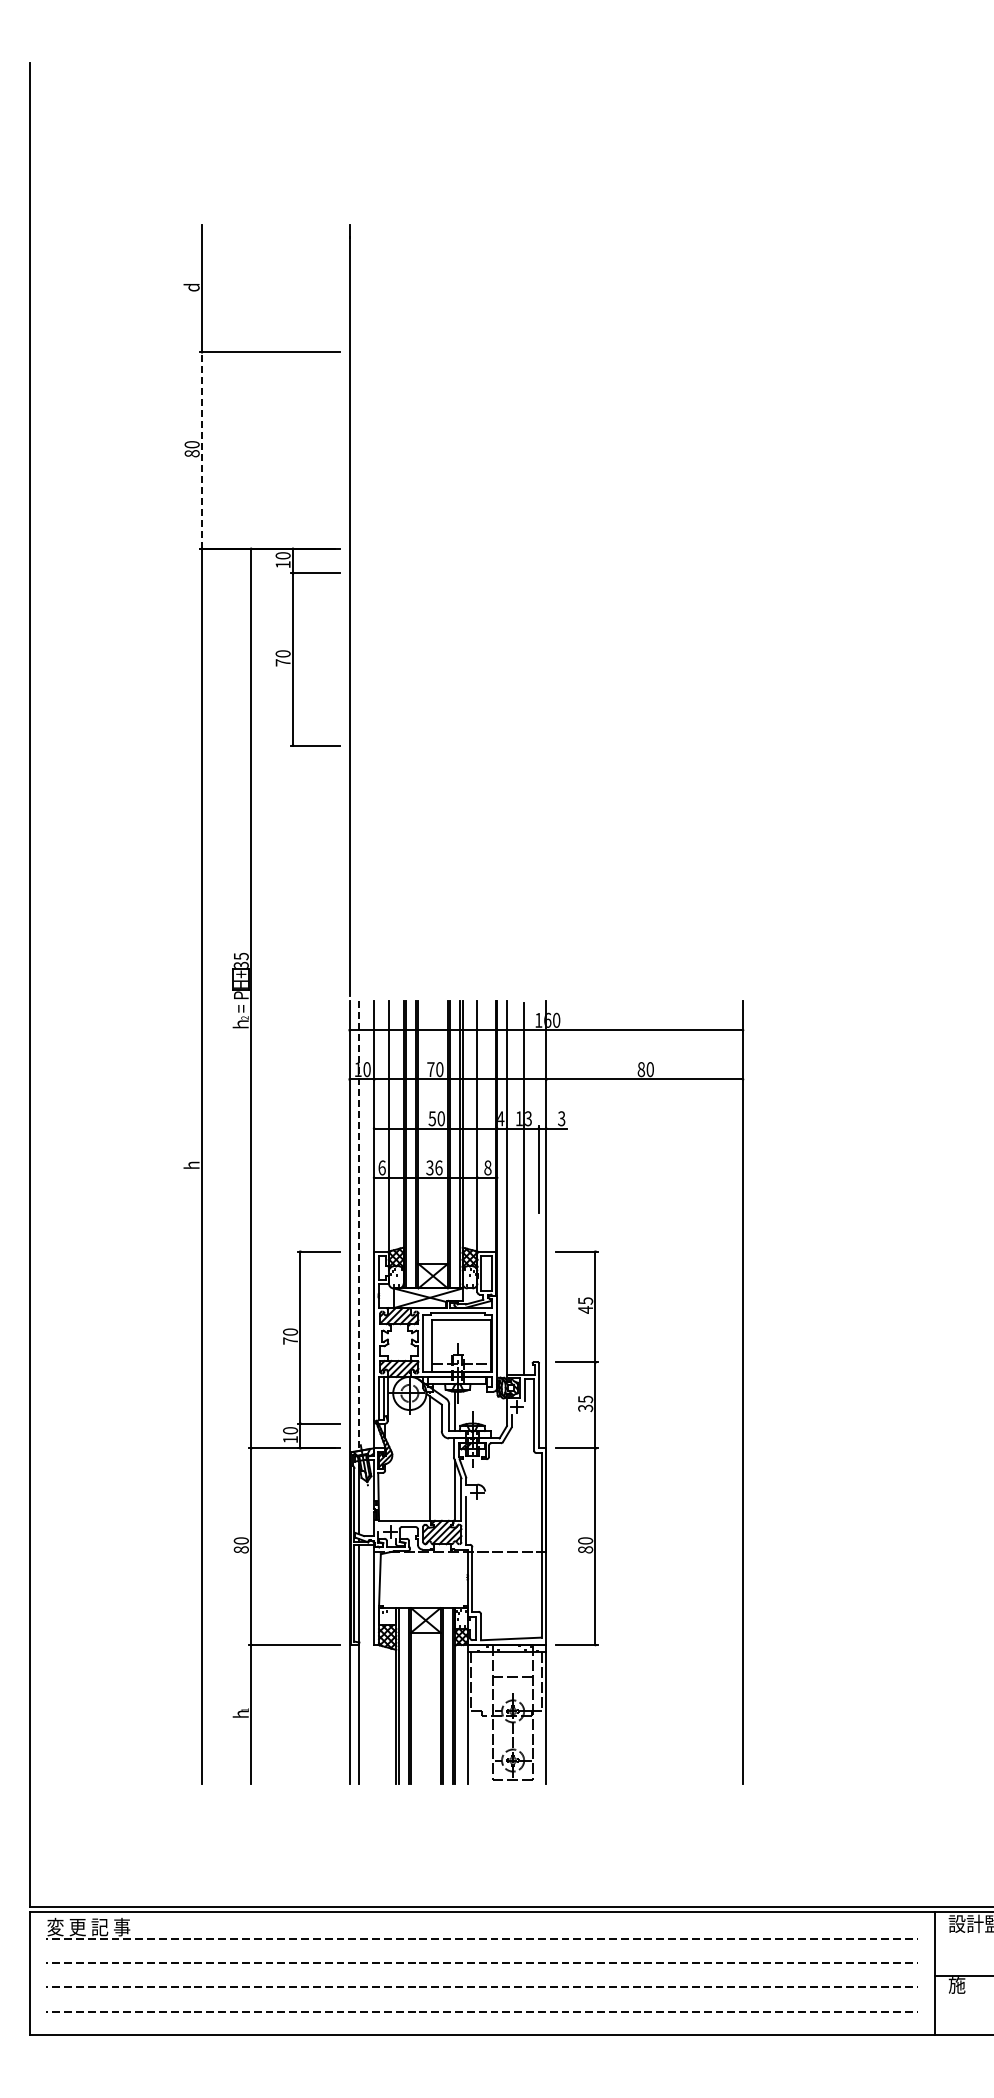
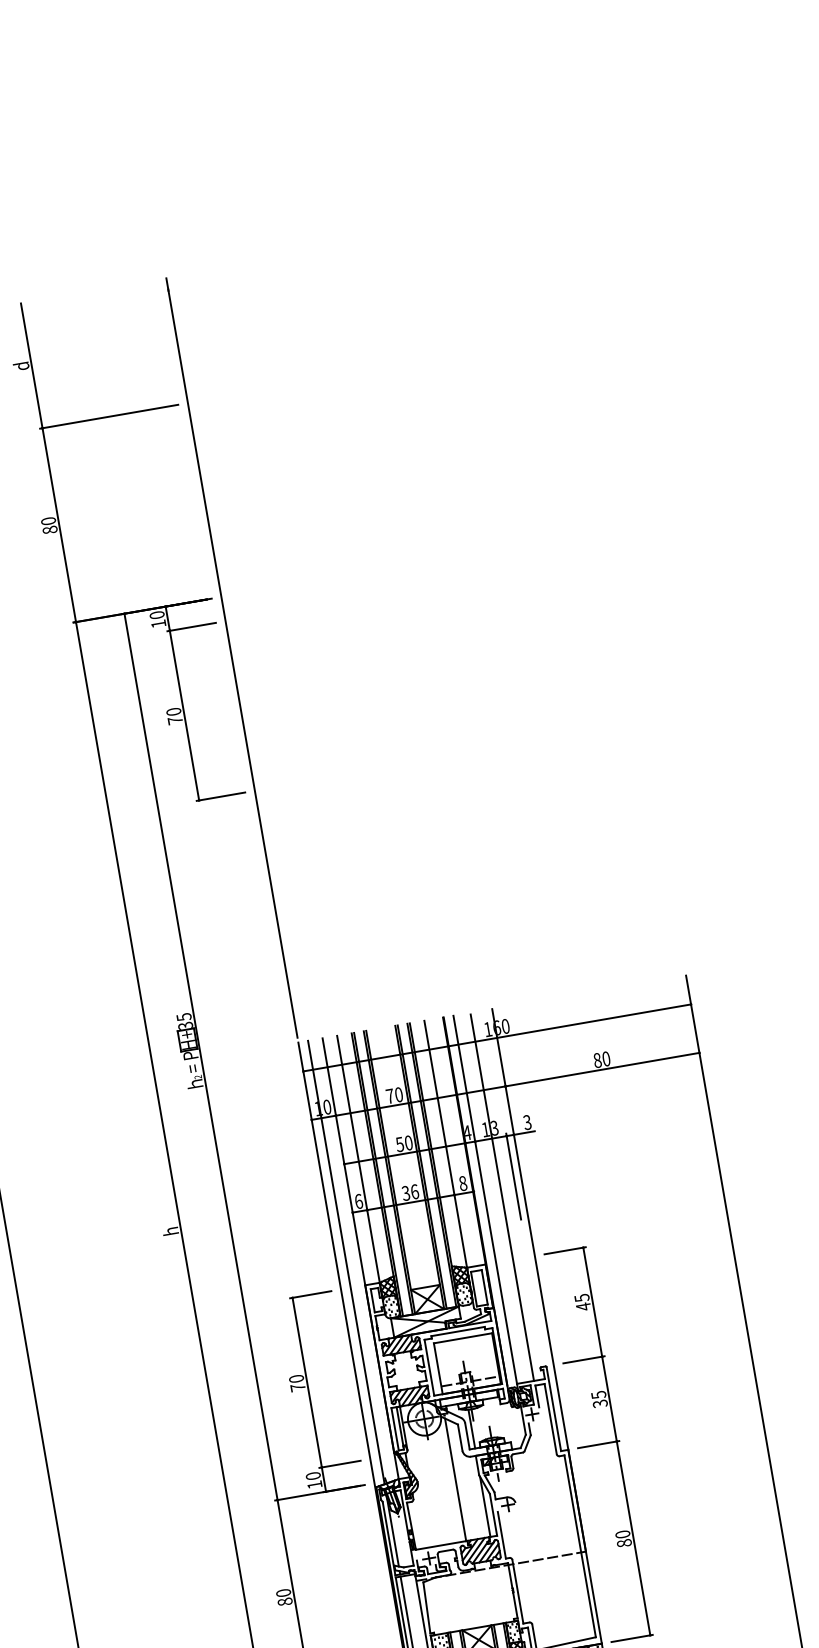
line: (202, 449) -> (59, 524), dashed -> solid
line: (359, 1225) -> (346, 1262), dashed -> solid

